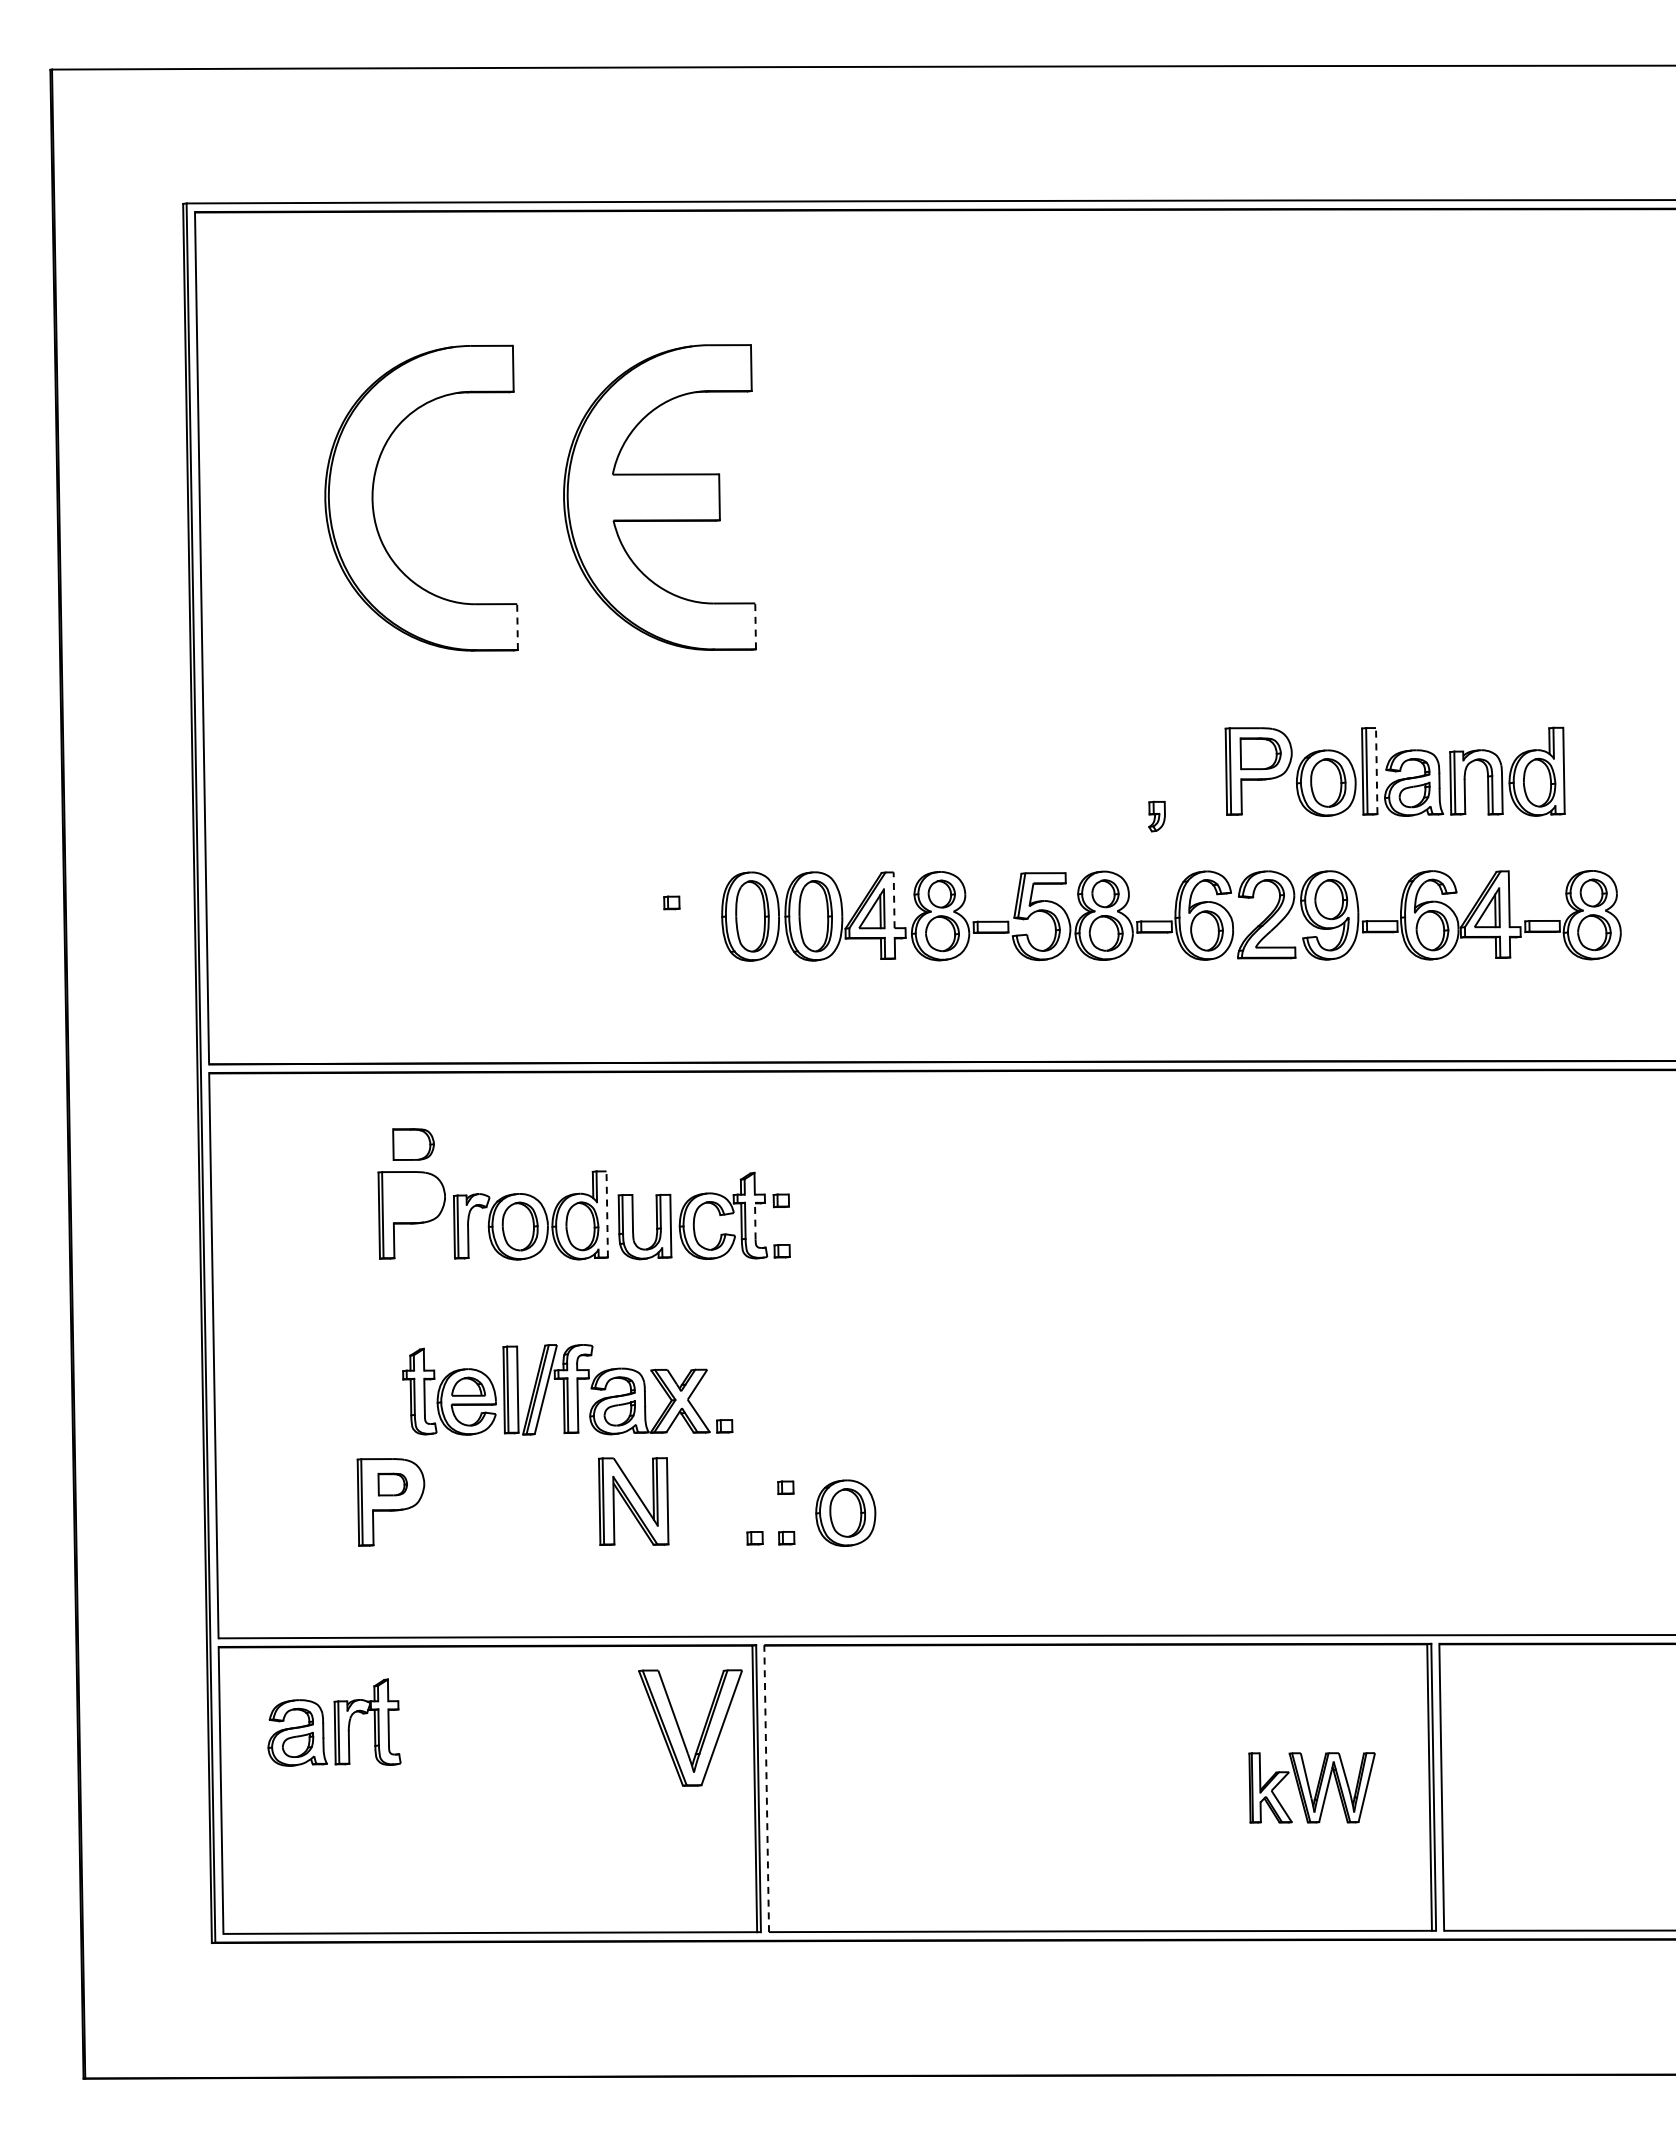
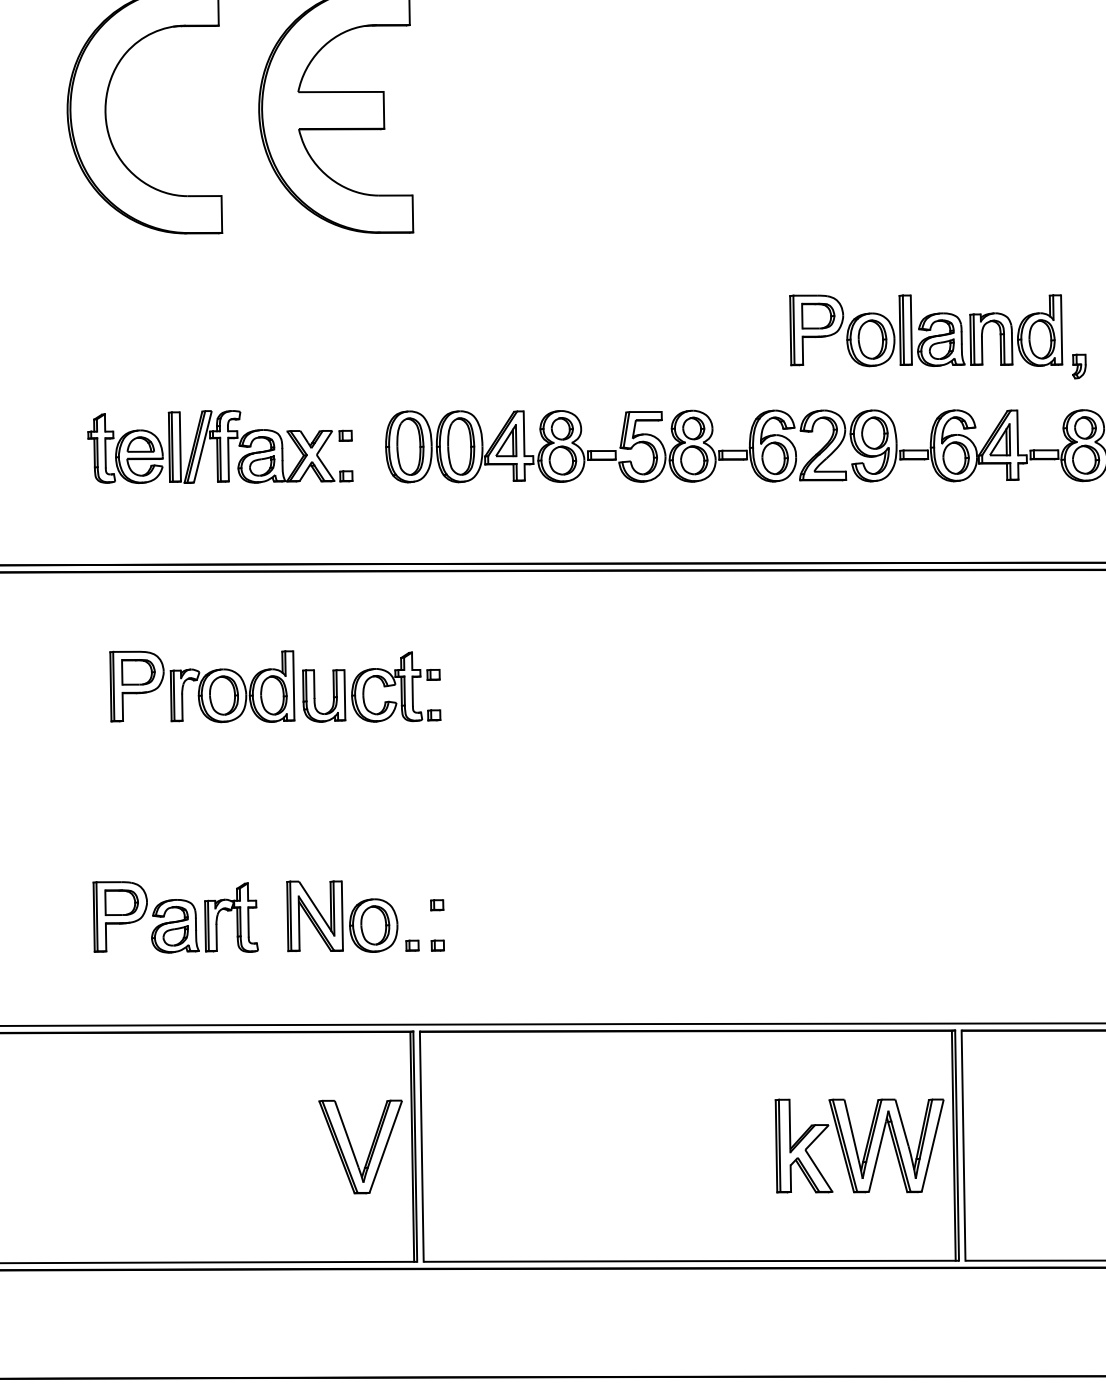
line: (755, 626) -> (412, 214), dashed -> solid
line: (517, 627) -> (221, 214), dashed -> solid
line: (1376, 770) -> (911, 329), dashed -> solid
part: (1156, 816) -> (1078, 366), moved
line: (894, 900) -> (524, 433), dashed -> solid
part: (413, 1144) -> (138, 672), moved
line: (607, 1213) -> (294, 685), dashed -> solid
line: (755, 1220) -> (412, 690), dashed -> solid
part: (567, 1389) -> (220, 446), moved
part: (392, 1484) -> (121, 902), size x1.43
part: (845, 1512) -> (373, 925), moved
part: (334, 1722) -> (204, 917), moved
part: (680, 1729) -> (352, 1148), moved
part: (1311, 1787) -> (859, 1145), size x1.67
line: (766, 1788) -> (421, 1146), dashed -> solid

